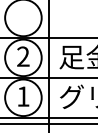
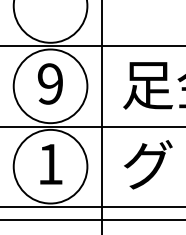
text: (23, 56) -> (50, 83), 2 -> 9

